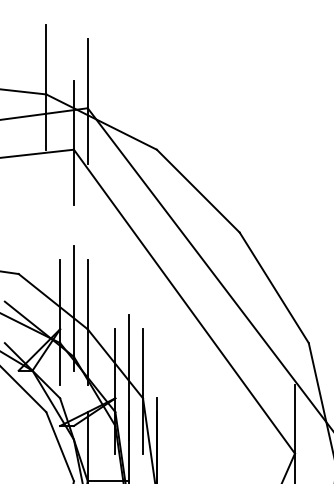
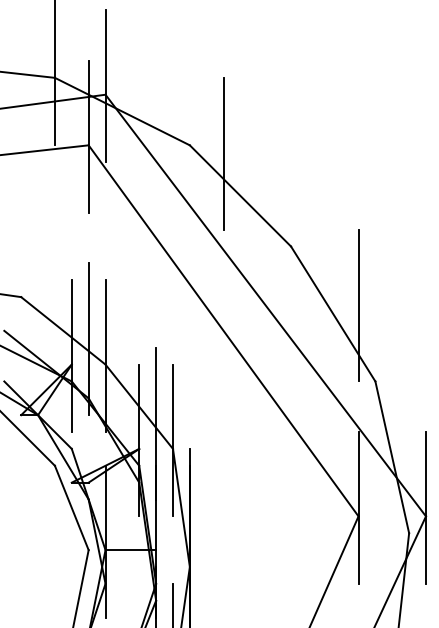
line: (184, 156) -> (223, 153), added
line: (294, 280) -> (358, 305), added

